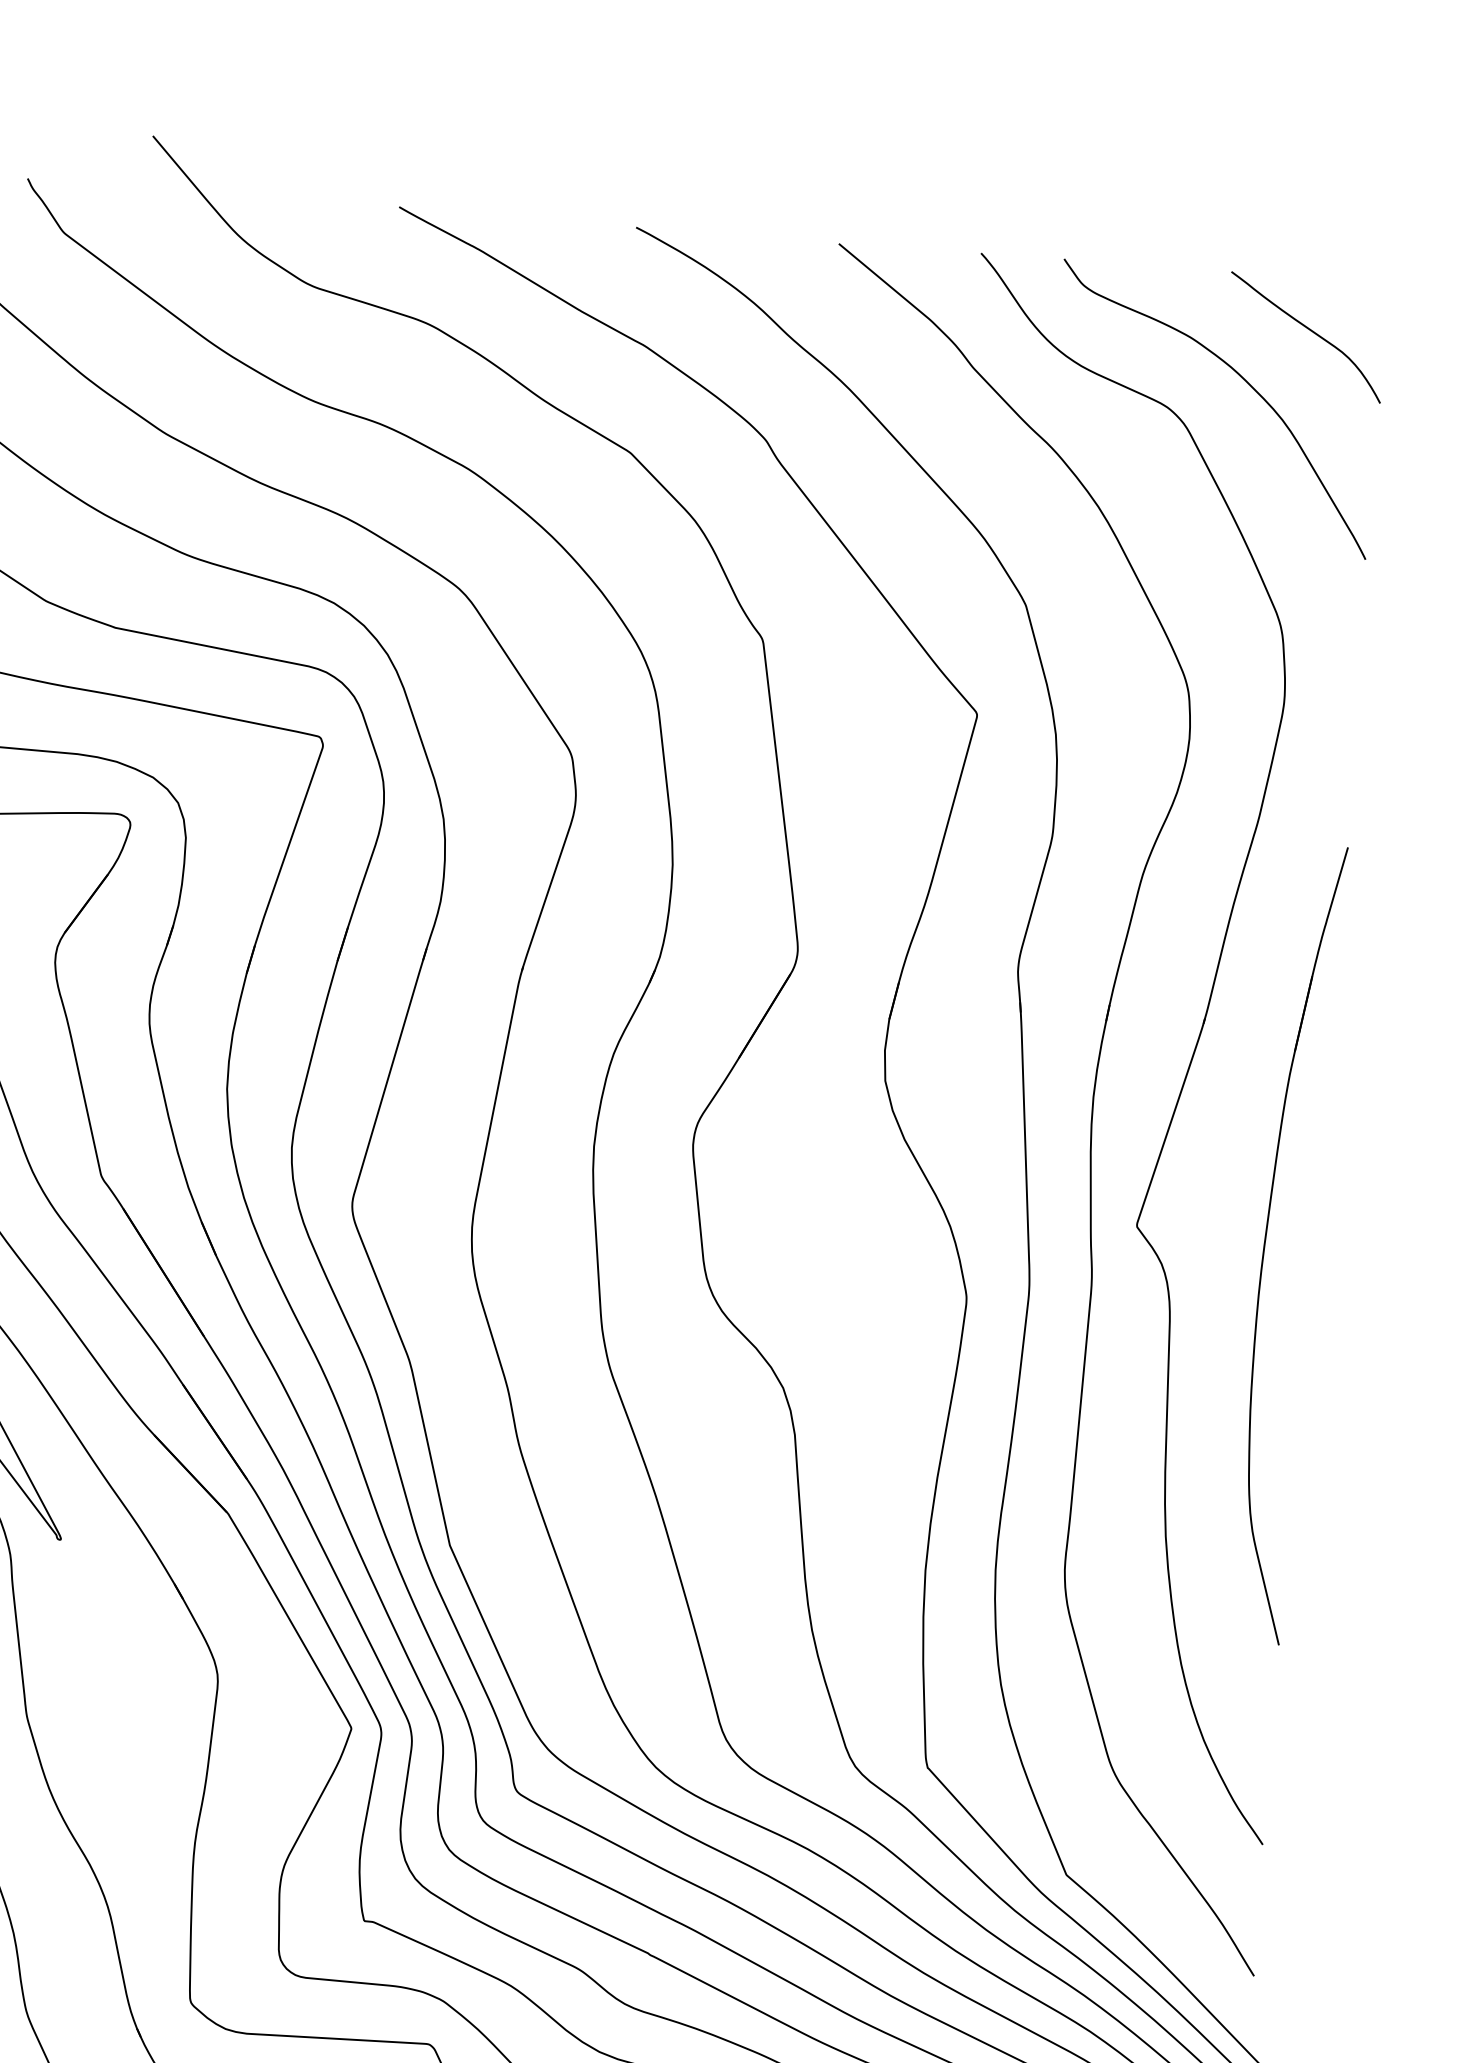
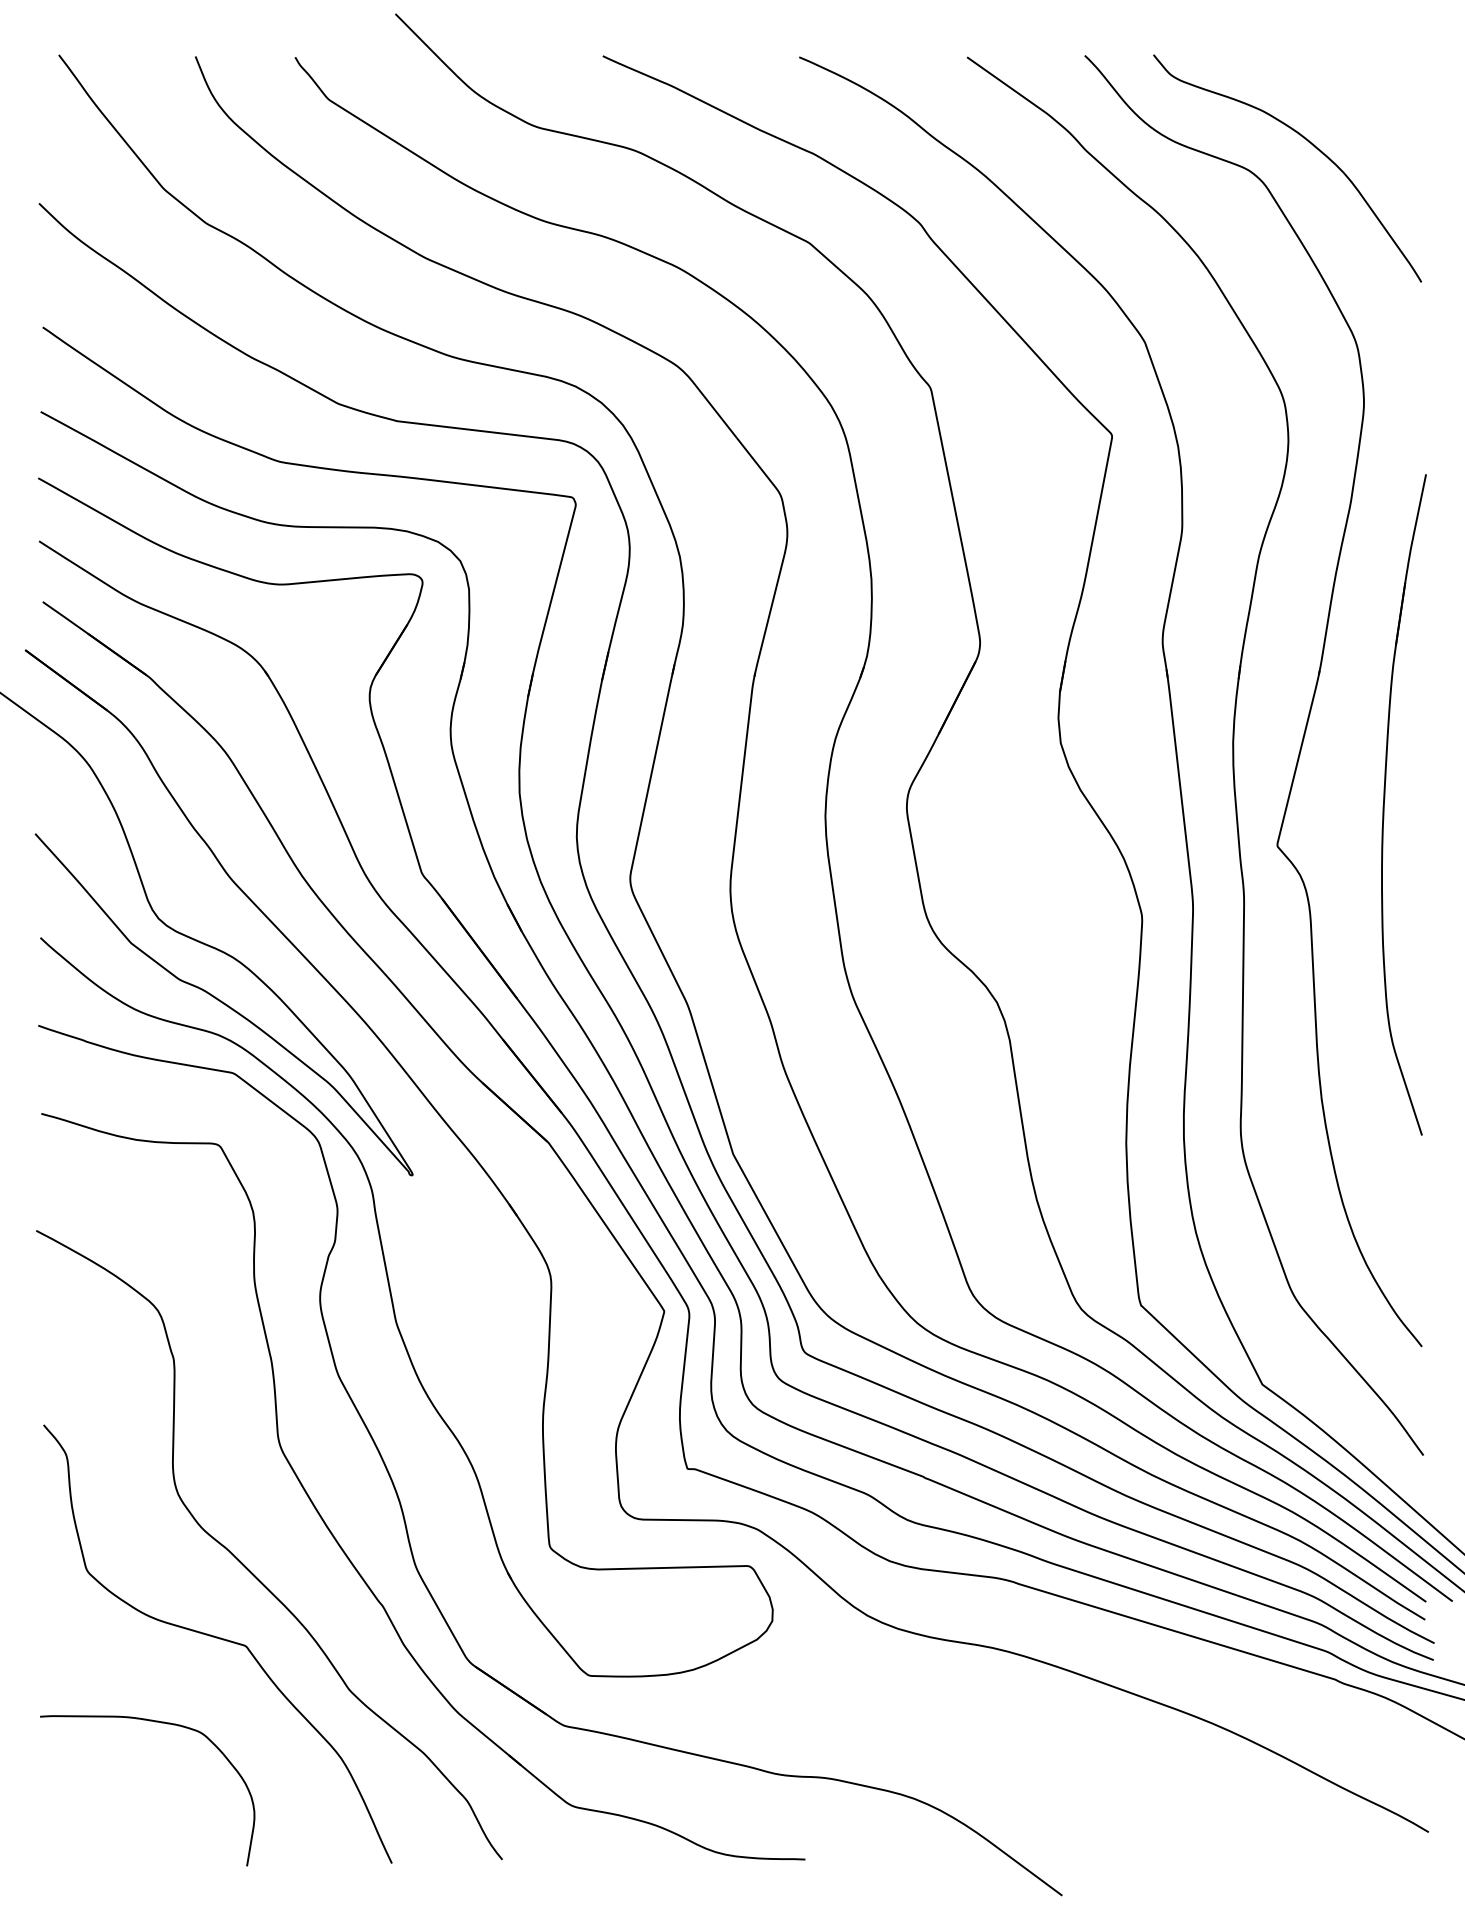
curve: (1308, 330) -> (1359, 97), removed
part: (1267, 1234) -> (1385, 798), moved

